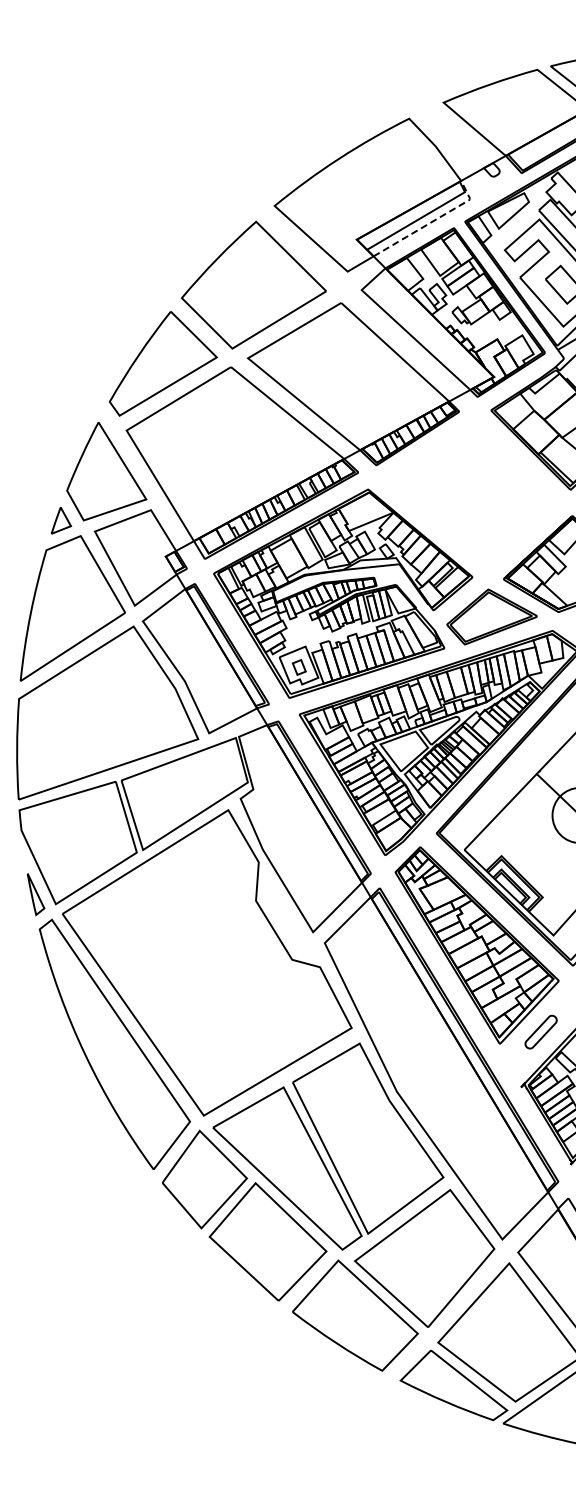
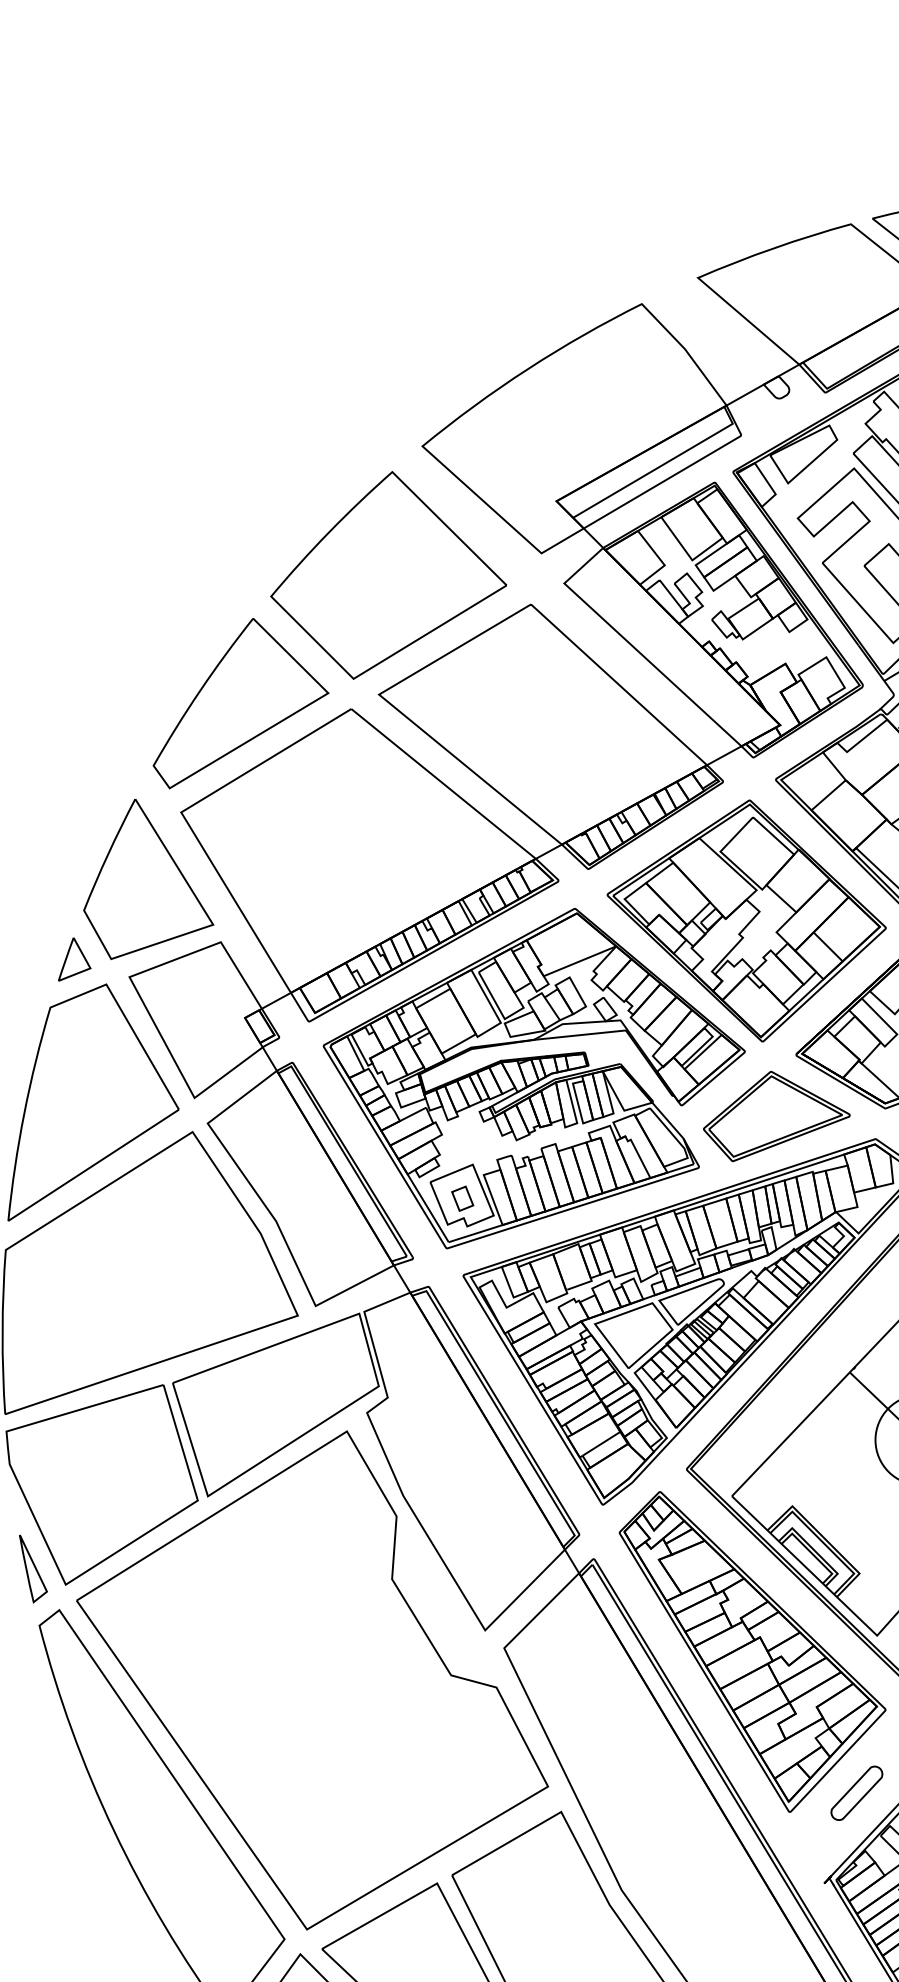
line: (434, 220) -> (683, 469), dashed -> solid
part: (473, 496) -> (746, 919), added

